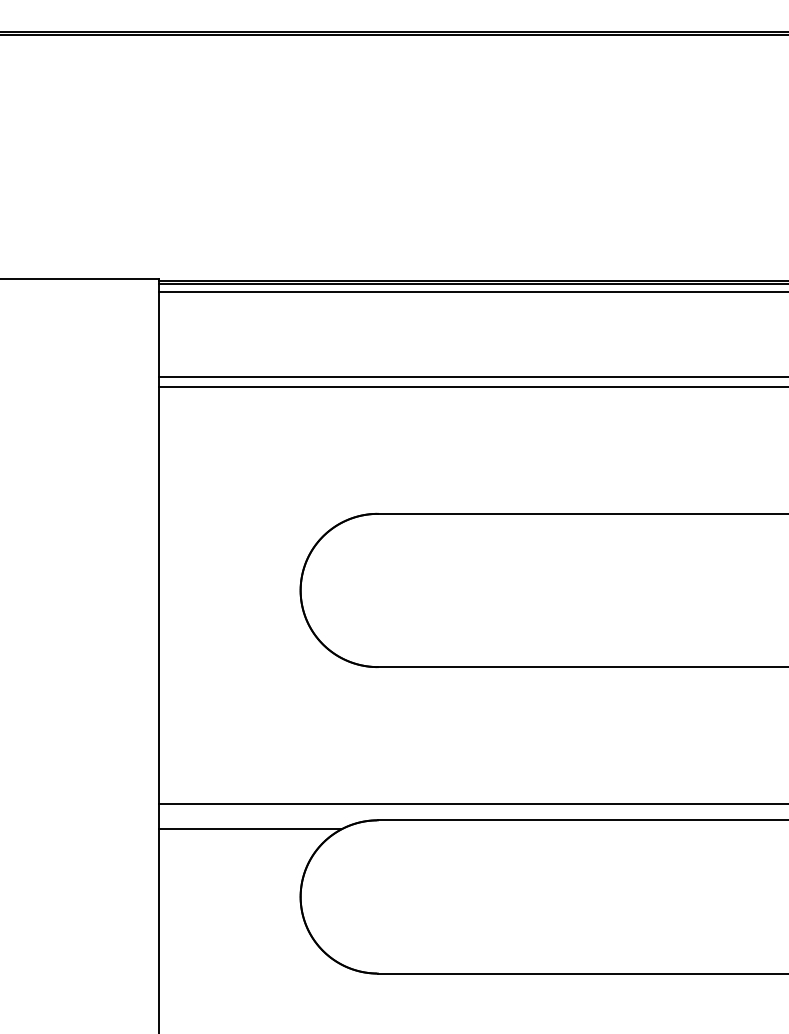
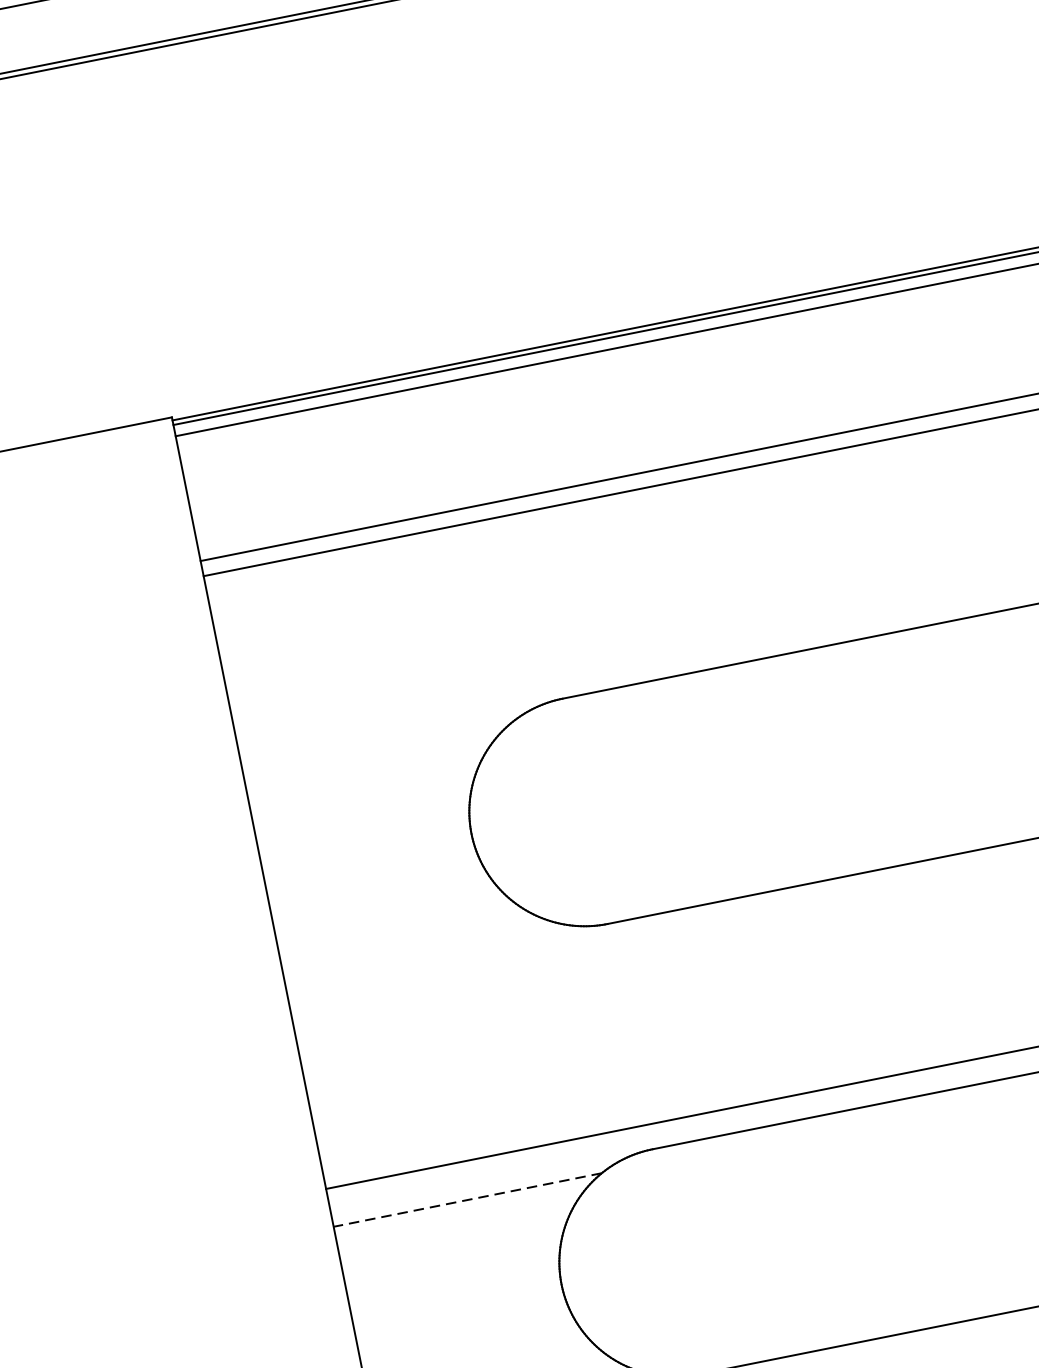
line: (249, 829) -> (466, 1200), solid -> dashed

